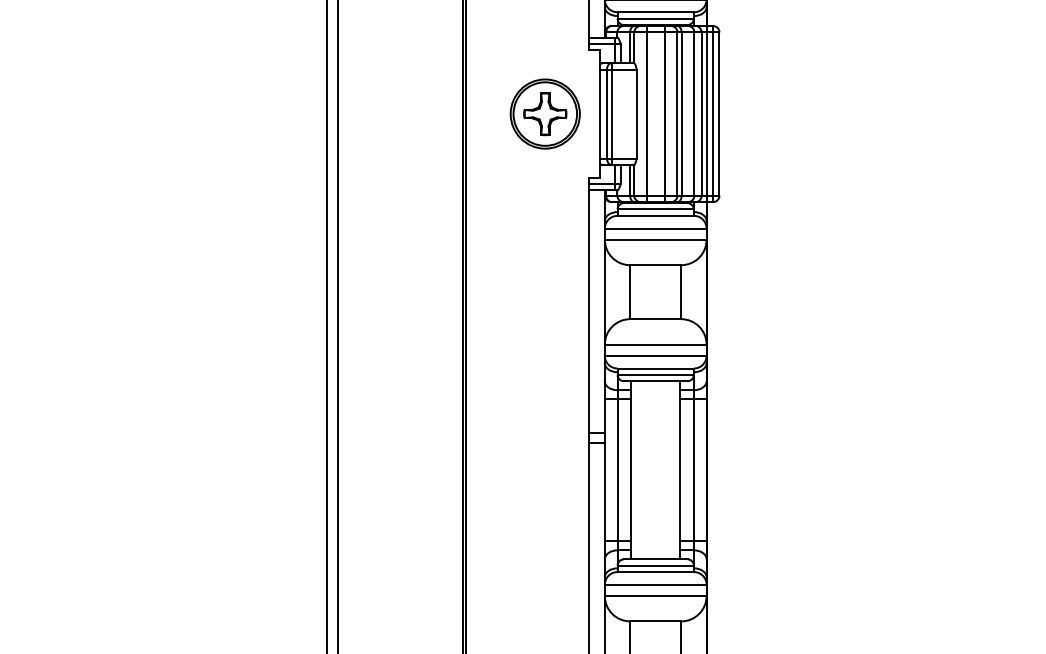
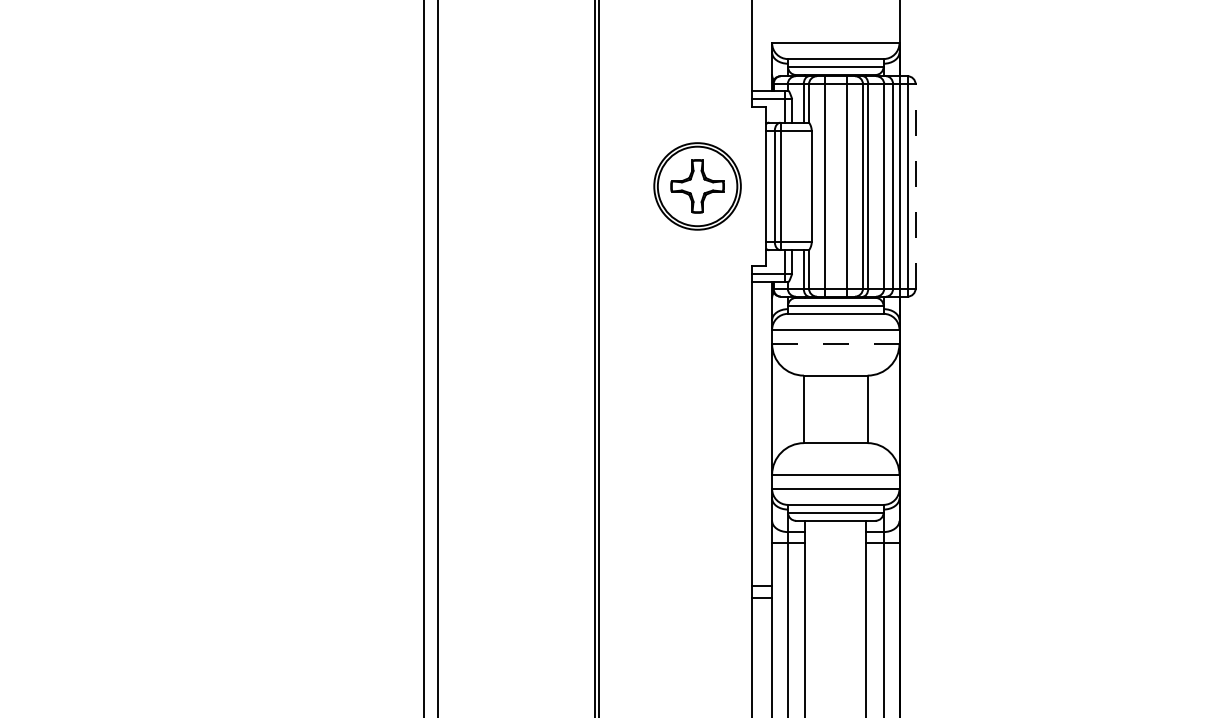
line: (719, 114) -> (915, 186), solid -> dashed
line: (655, 239) -> (835, 343), solid -> dashed

